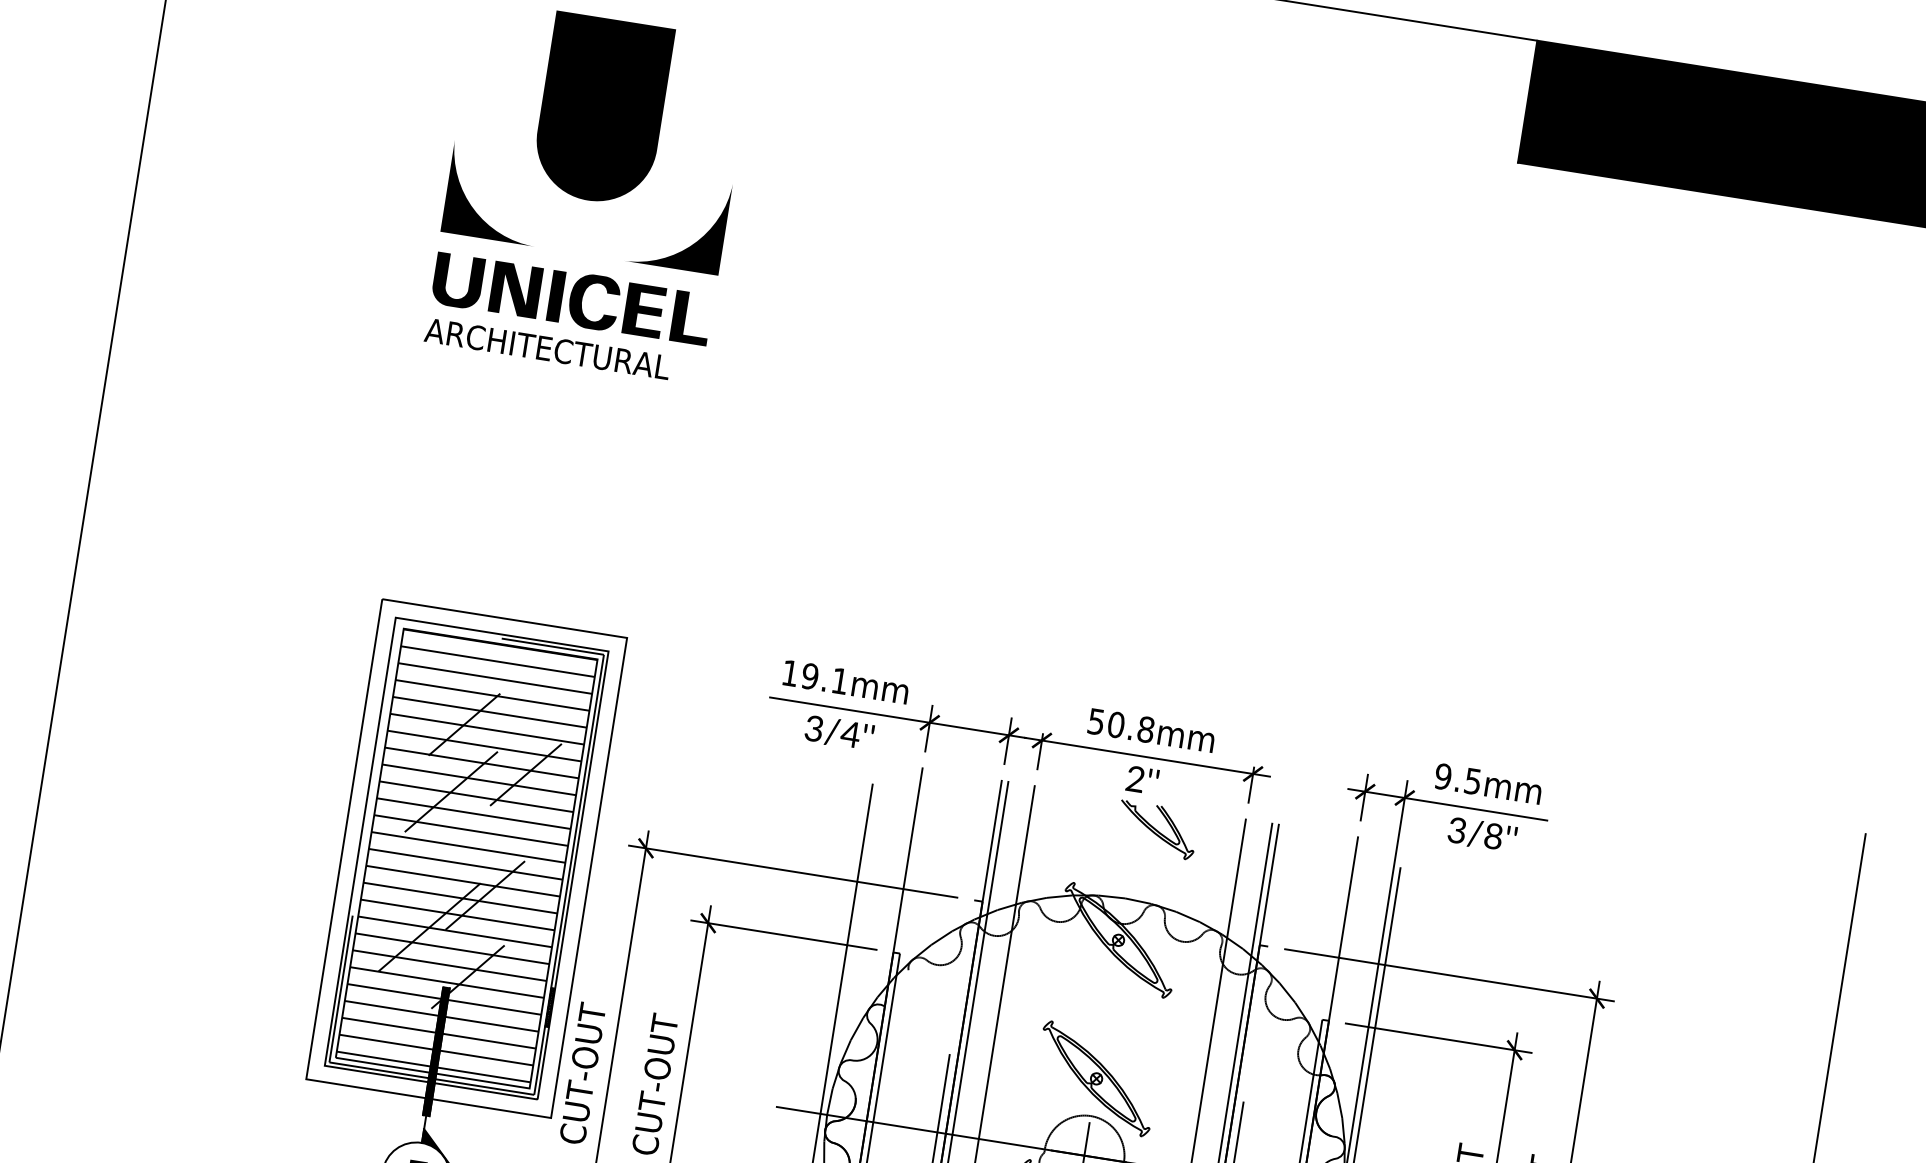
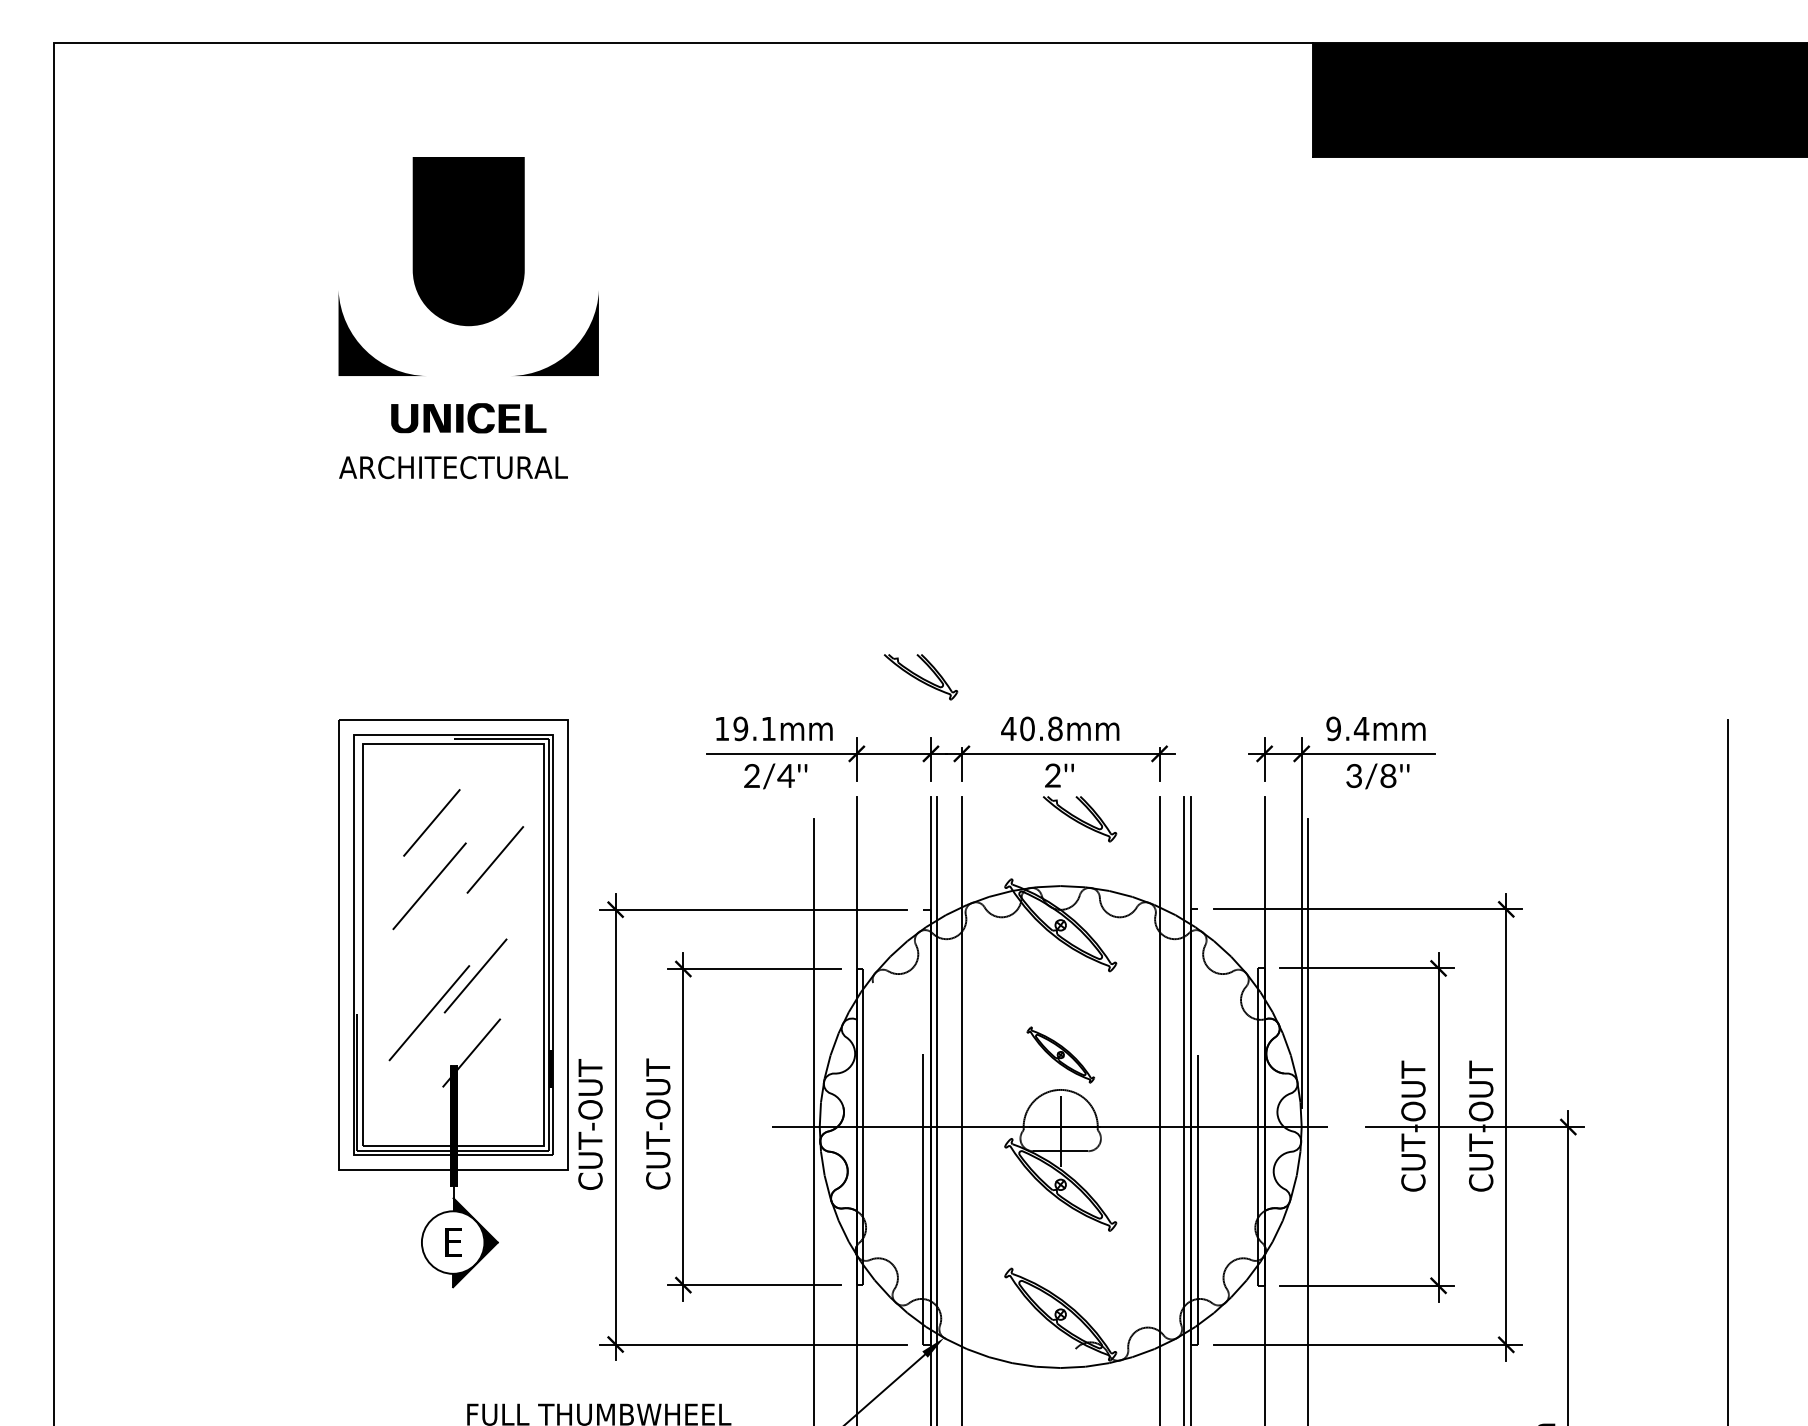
part: (571, 299) -> (468, 418), size x0.6
part: (1010, 652) -> (920, 677), added
text: (1095, 722) -> (1008, 729), 50.8mm -> 40.8mm
text: (813, 730) -> (751, 777), 3/4''\f] -> 2/4''\f]
text: (1472, 782) -> (1361, 729), 9.5mm -> 9.4mm
hatch: (467, 855) -> (453, 942), removed
part: (1096, 1078) -> (1060, 1054), size x0.6

